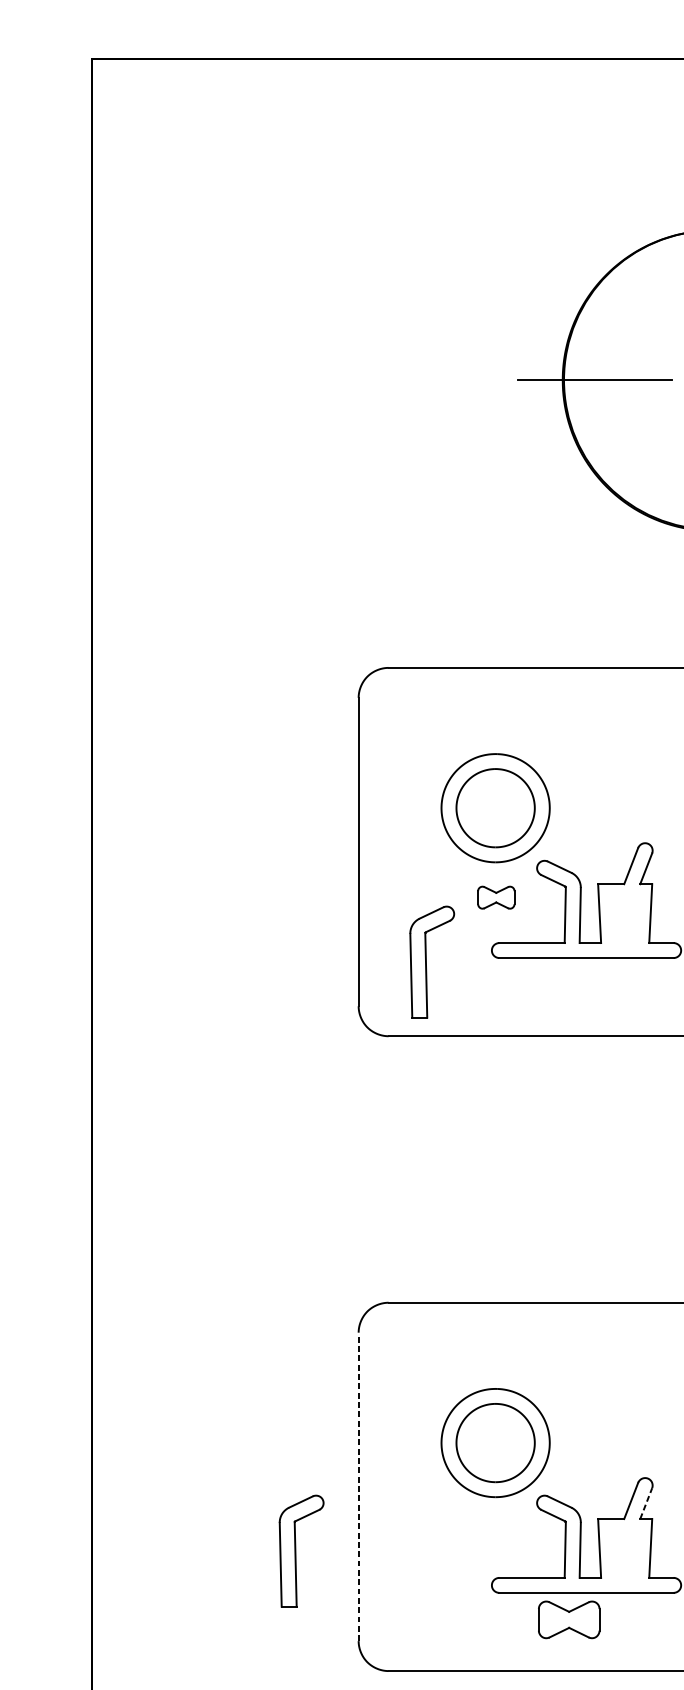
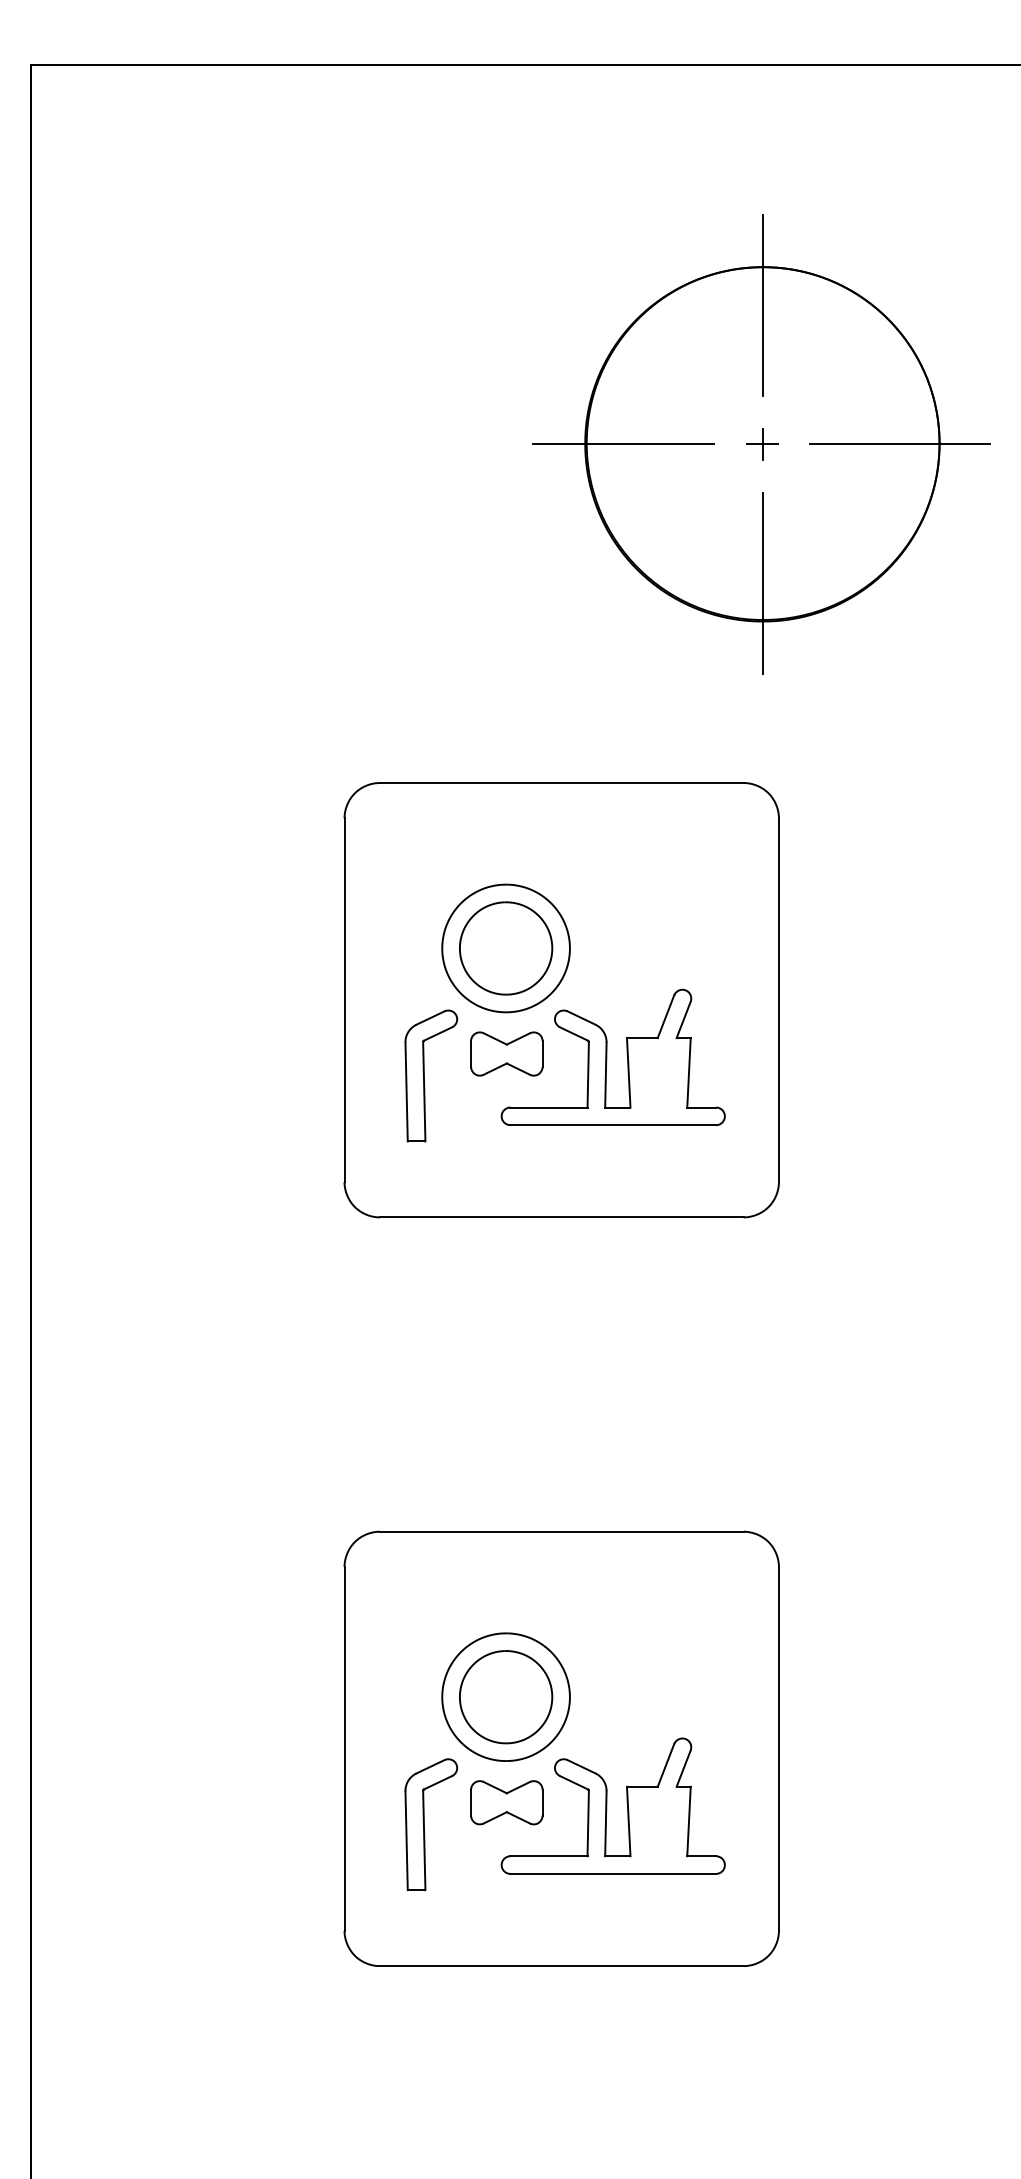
part: (495, 897) -> (506, 1053), size x1.67
part: (426, 961) -> (424, 1075), moved
line: (358, 1486) -> (344, 1748), dashed -> solid
line: (646, 1503) -> (683, 1768), dashed -> solid
part: (295, 1550) -> (424, 1824), moved
part: (568, 1619) -> (506, 1802), moved

